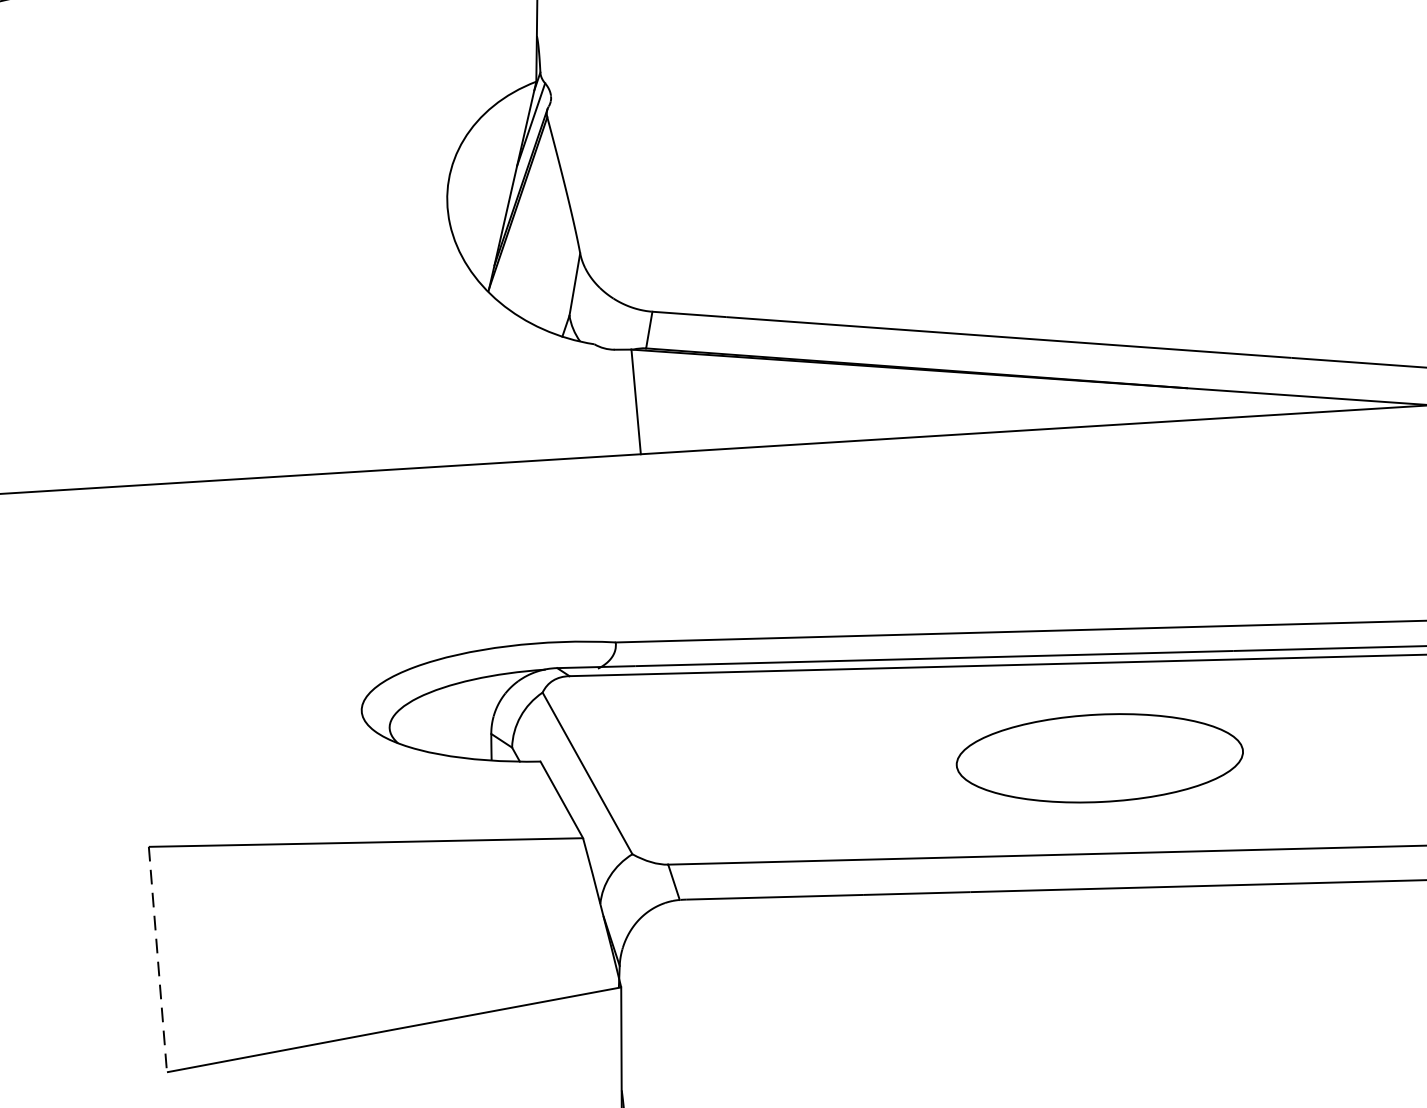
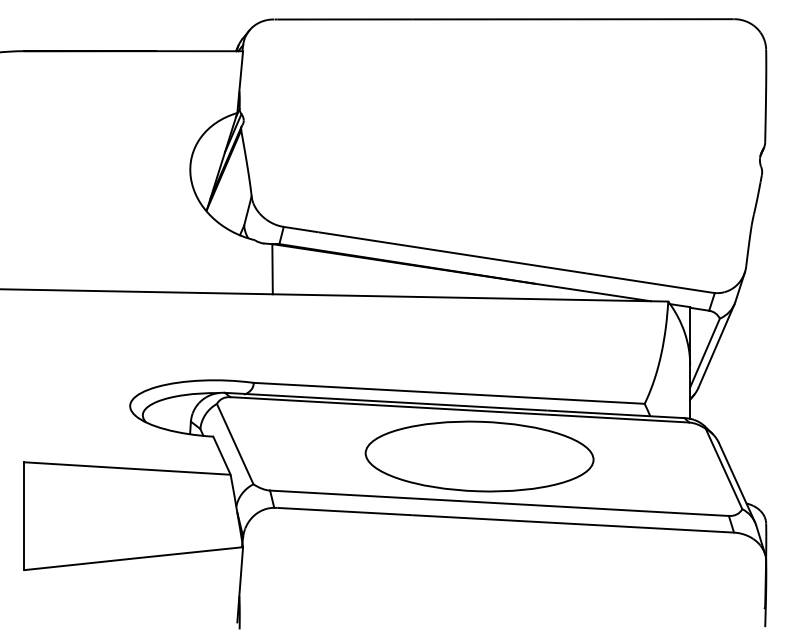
part: (1099, 758) -> (479, 456), size x1.67
line: (157, 960) -> (23, 516), dashed -> solid

